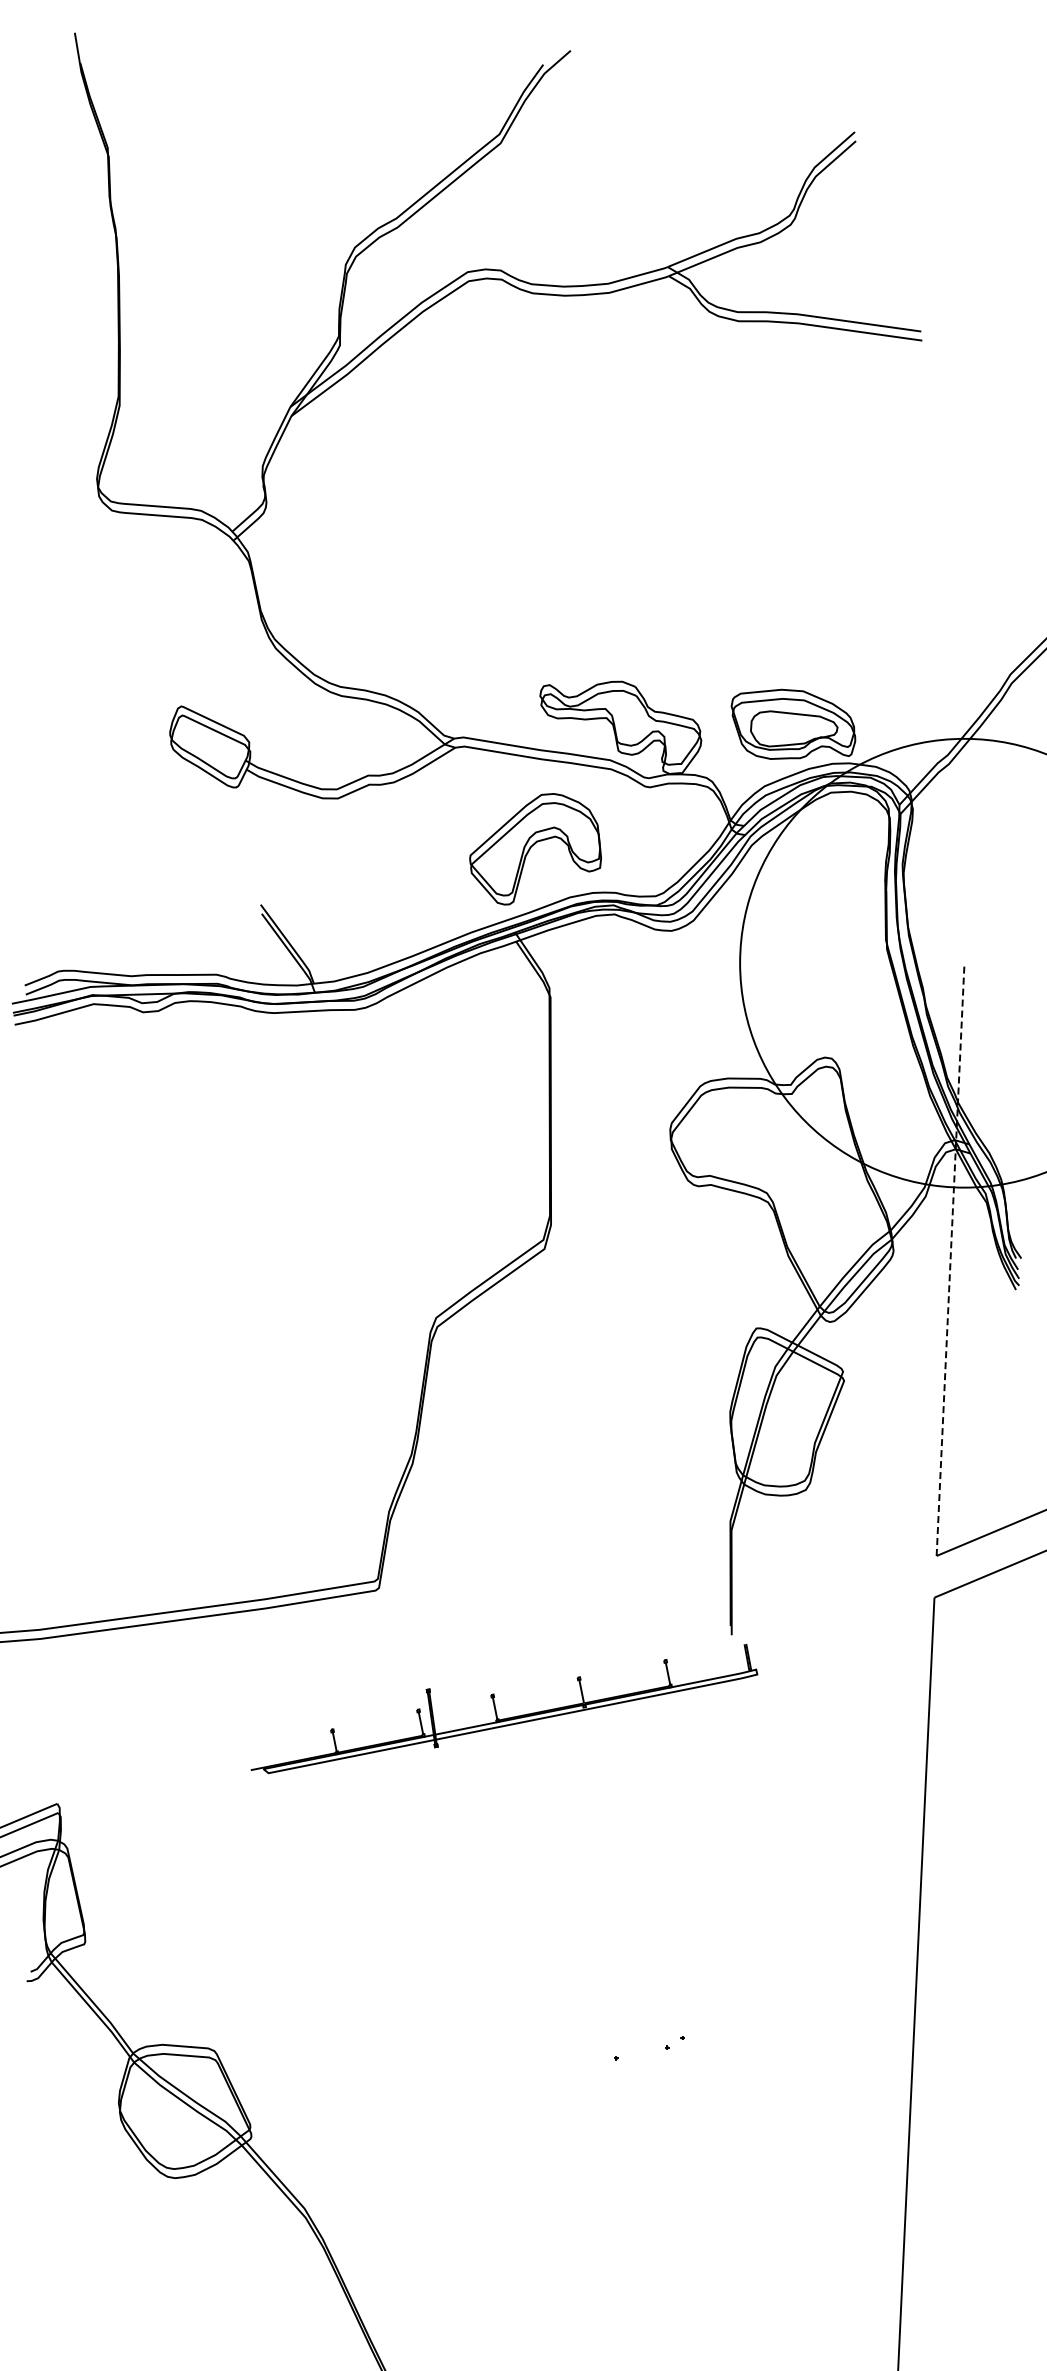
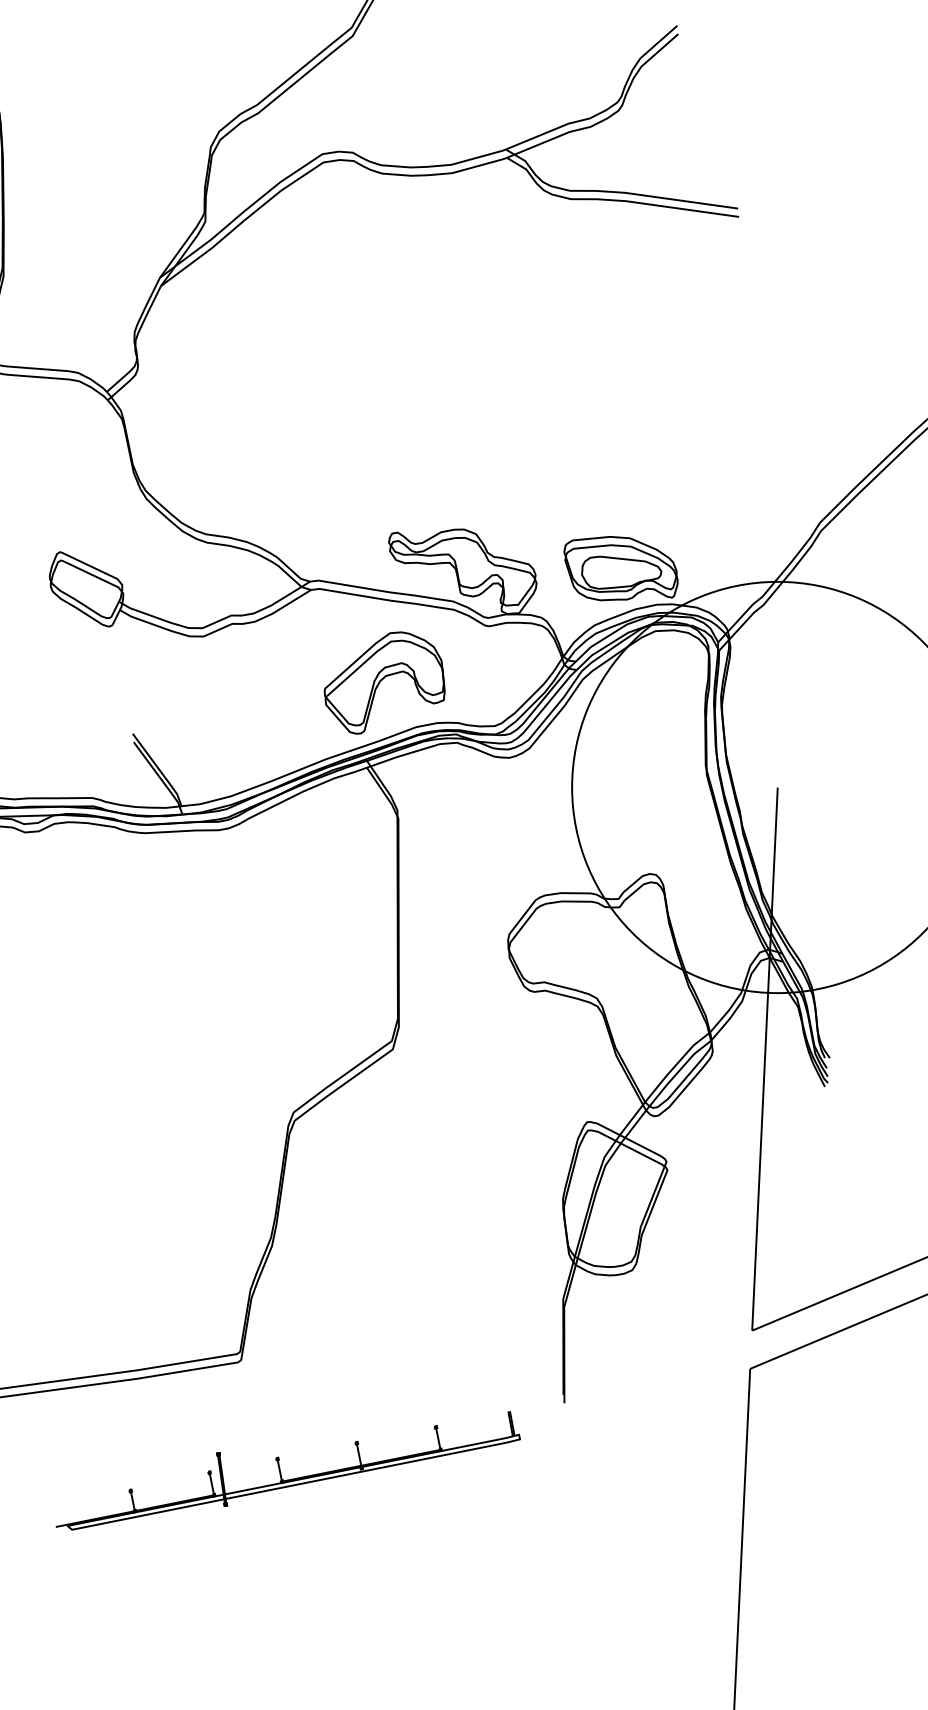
line: (950, 1259) -> (764, 1058), dashed -> solid
part: (496, 1709) -> (281, 1471), moved

